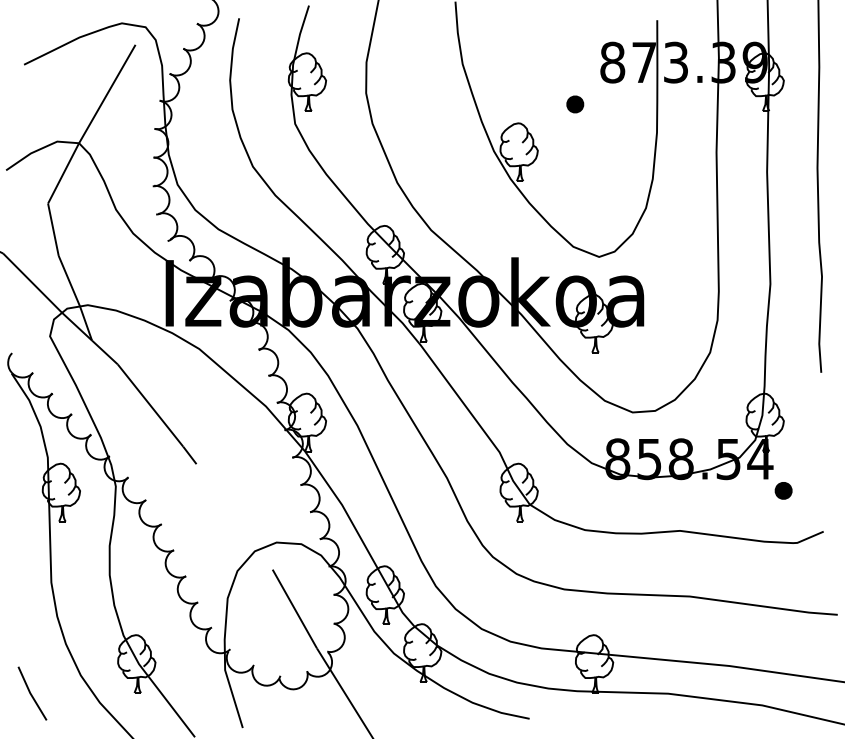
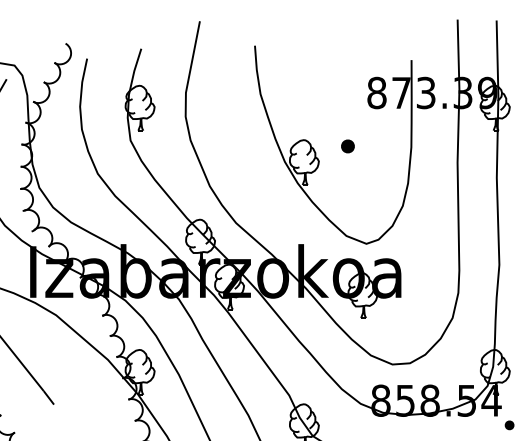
part: (575, 104) -> (348, 146), moved
part: (783, 490) -> (509, 425), size x0.7

